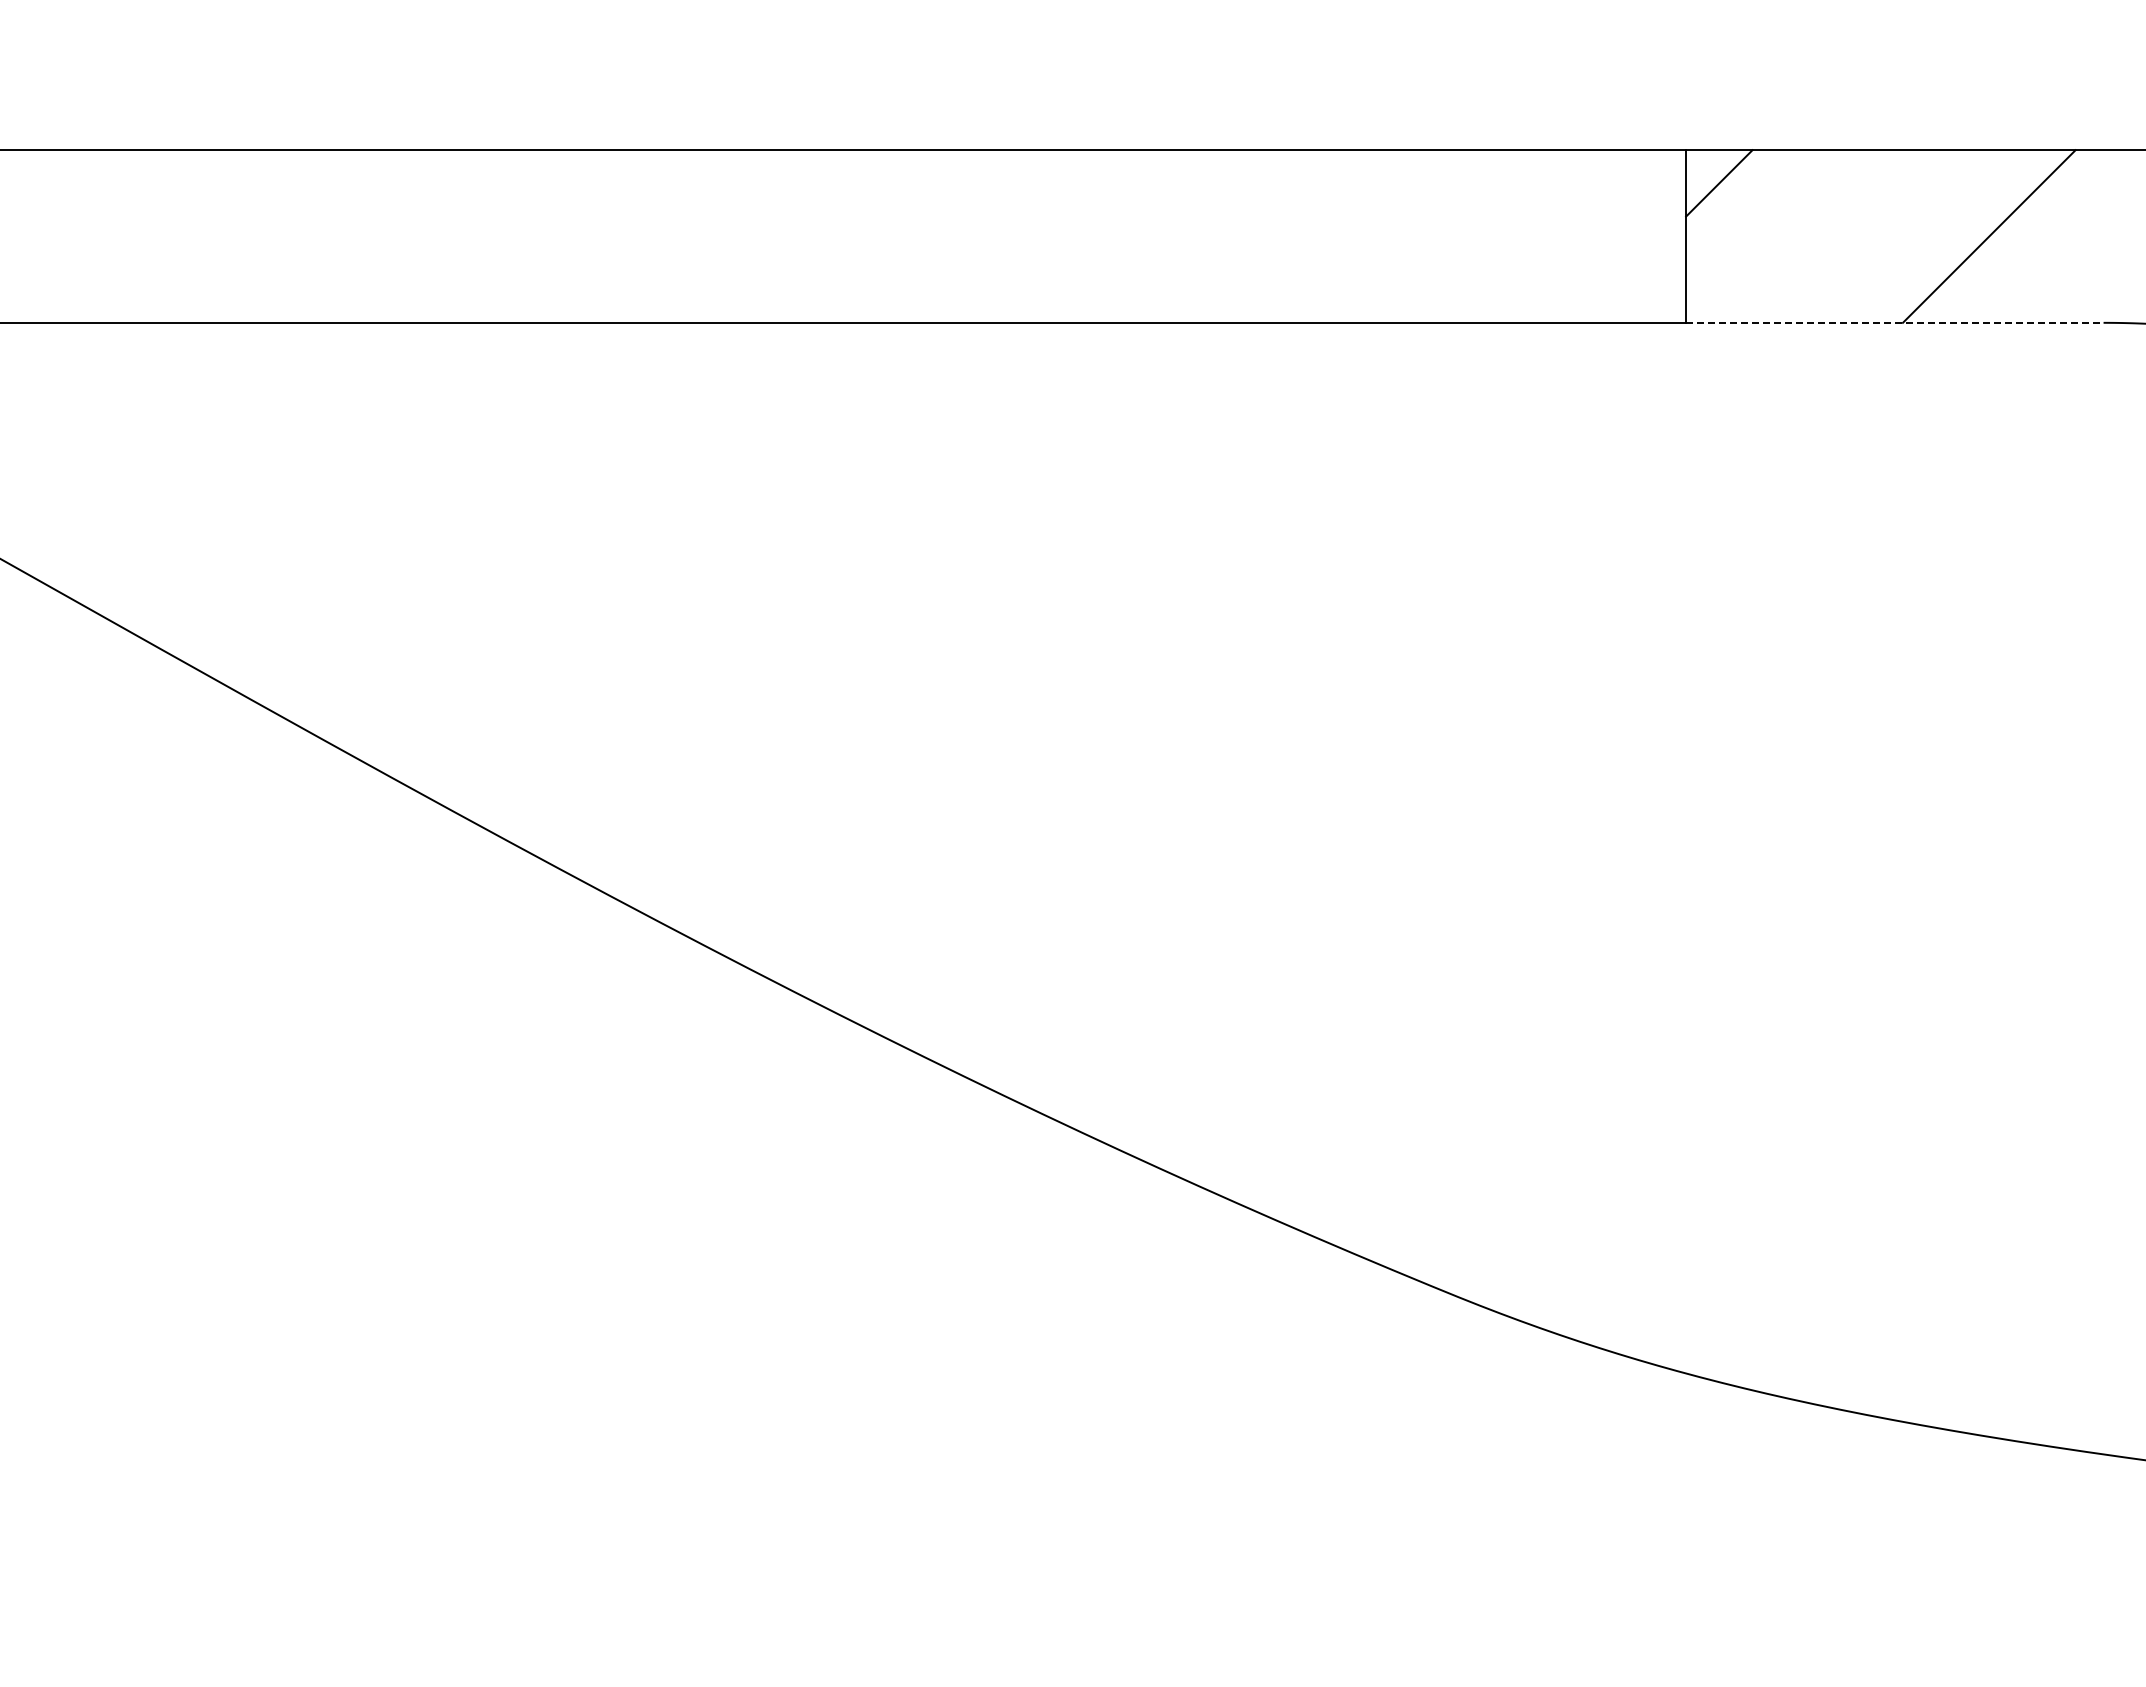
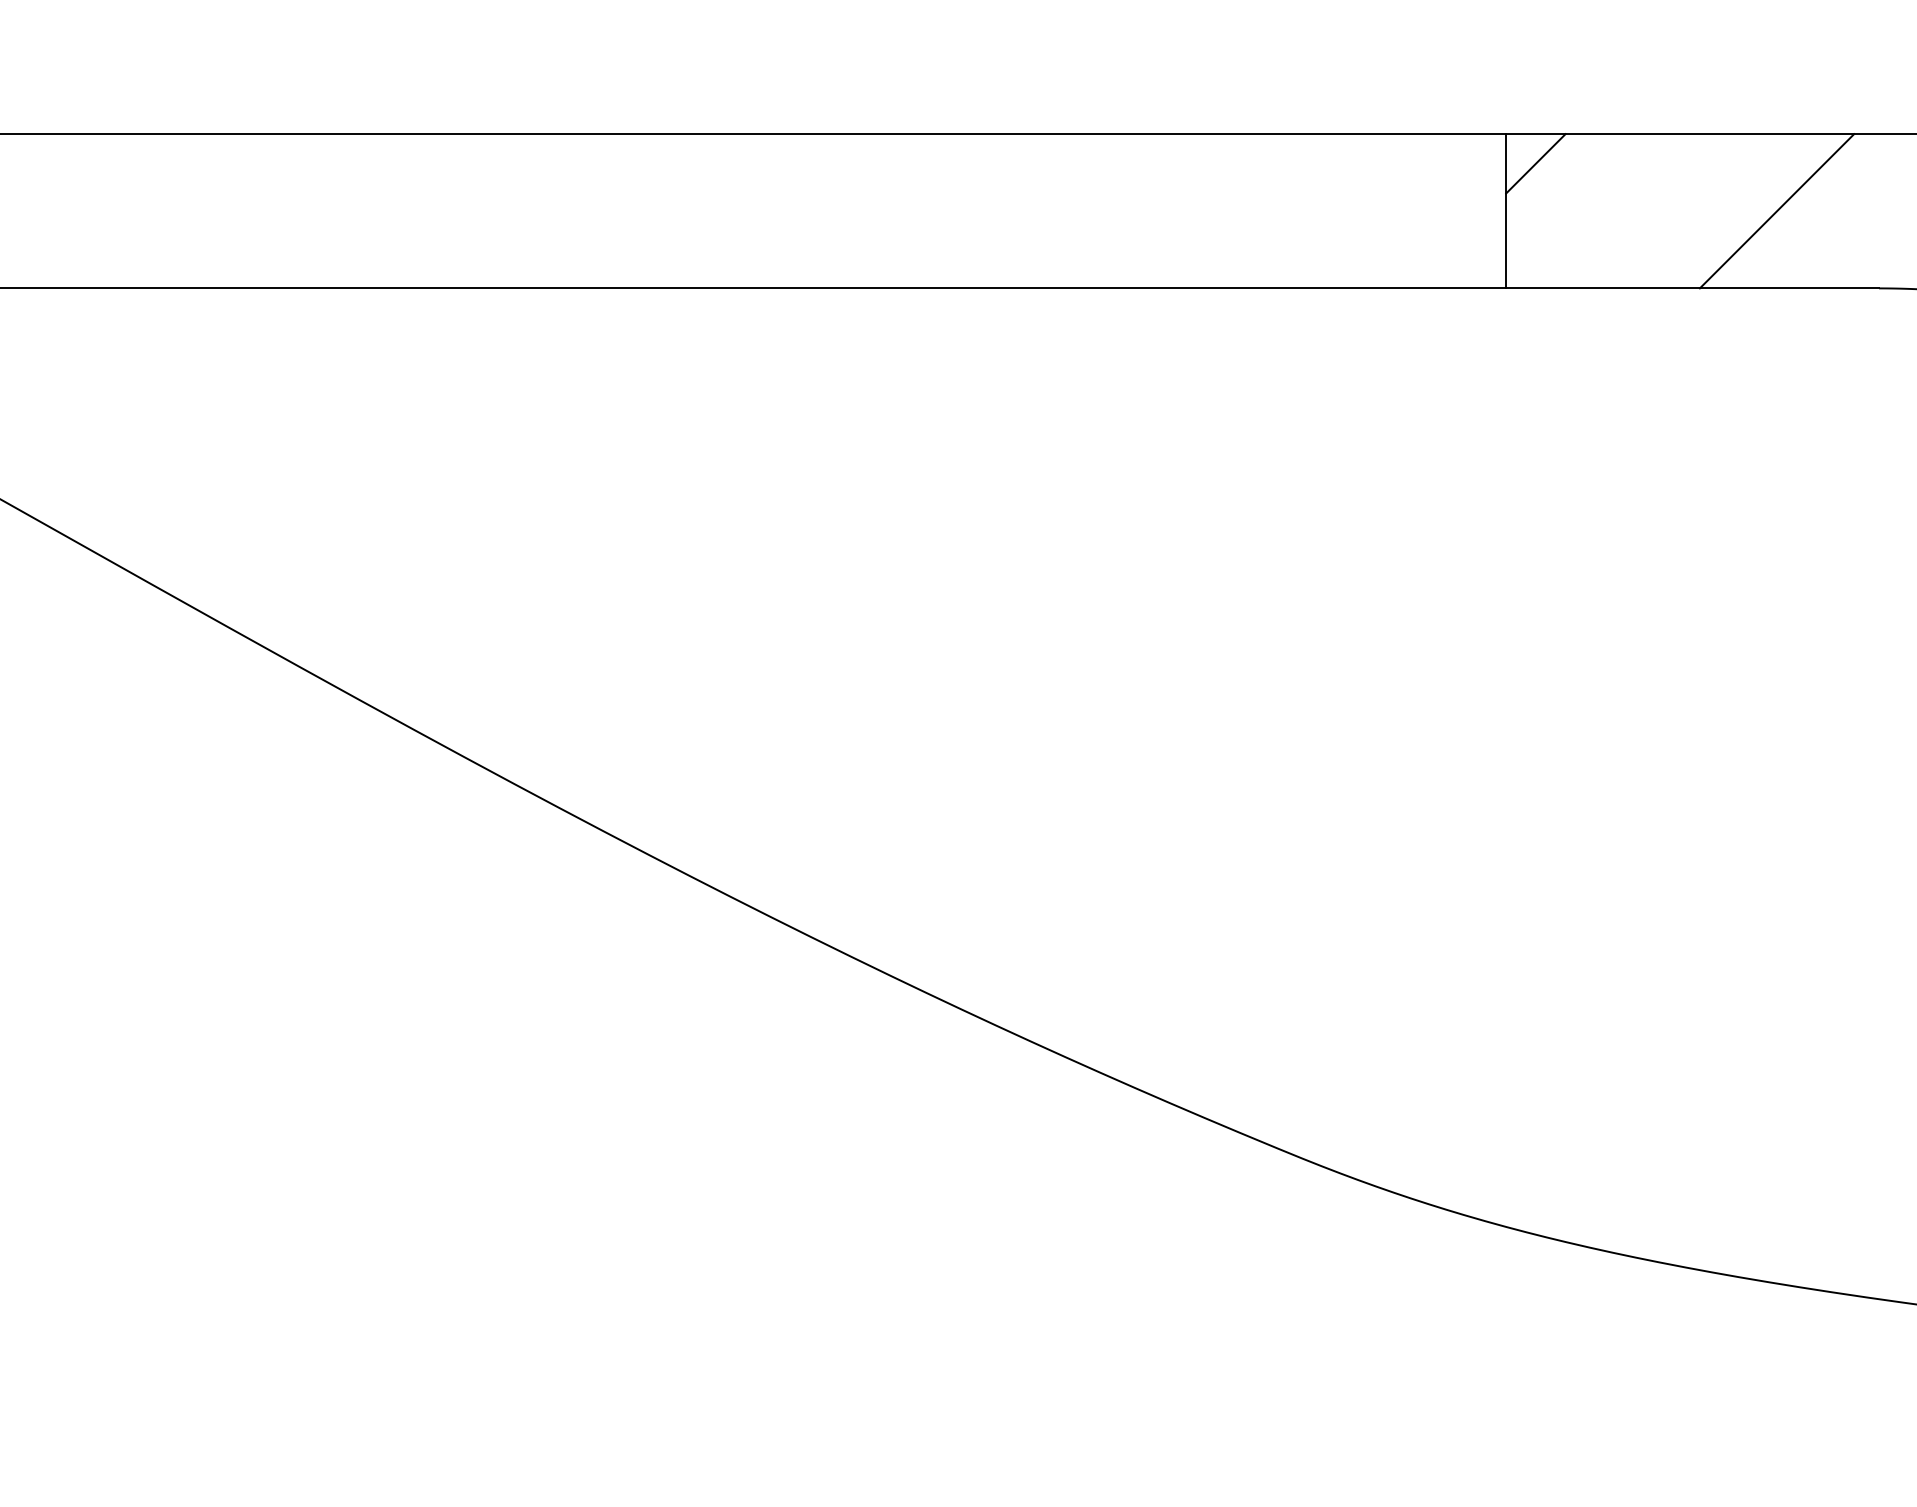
line: (1894, 322) -> (1692, 288), dashed -> solid

